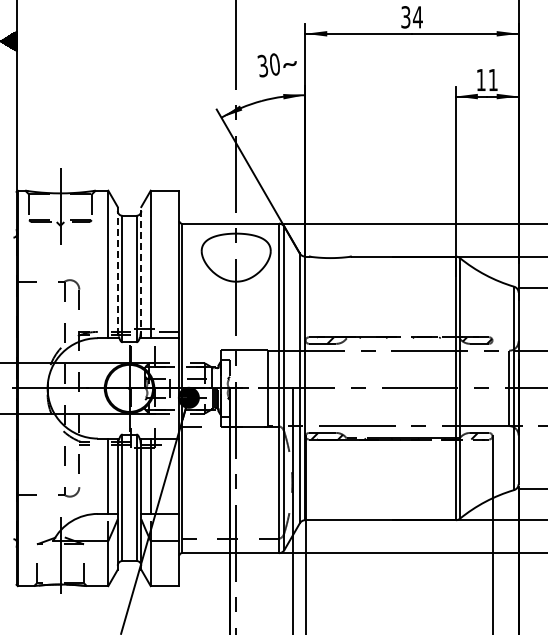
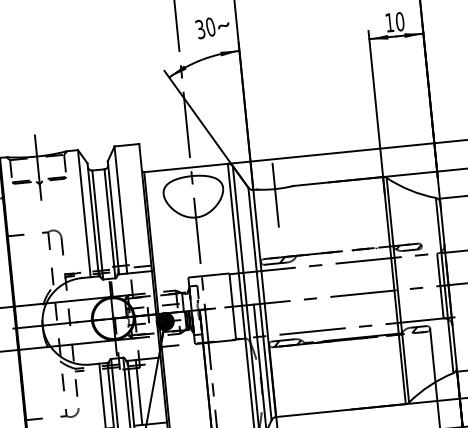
text: (492, 79) -> (399, 21), 11 -> 10
line: (330, 264) -> (275, 194), added
line: (117, 272) -> (92, 219), dashed -> solid
line: (141, 272) -> (113, 217), dashed -> solid

